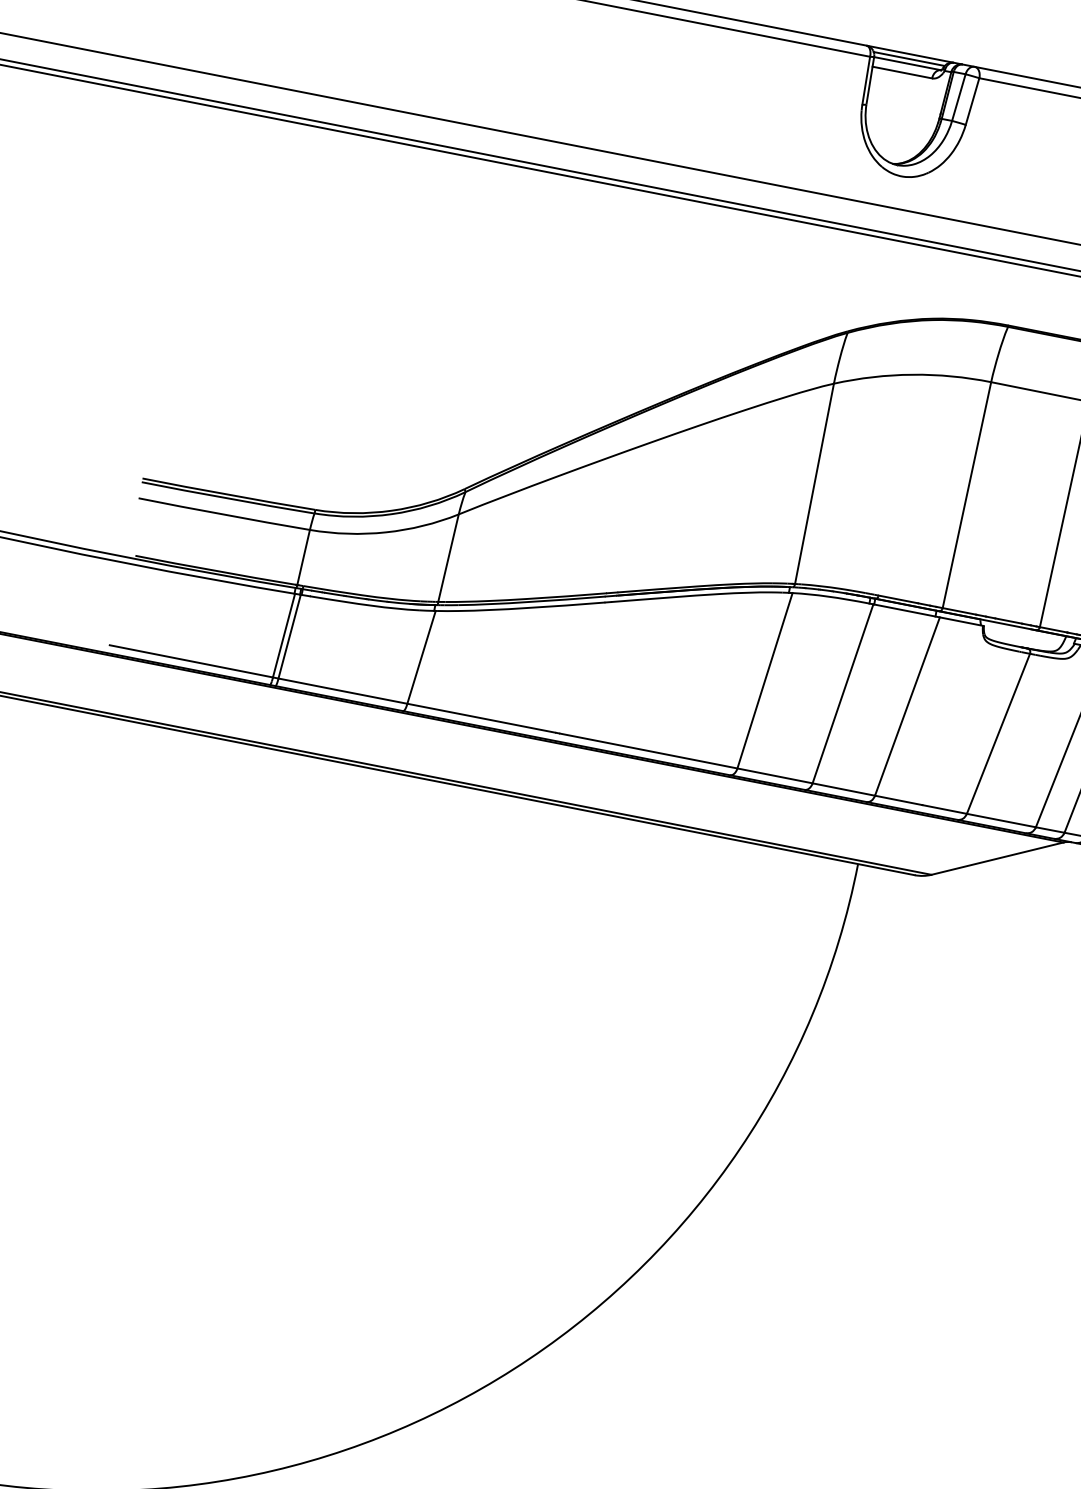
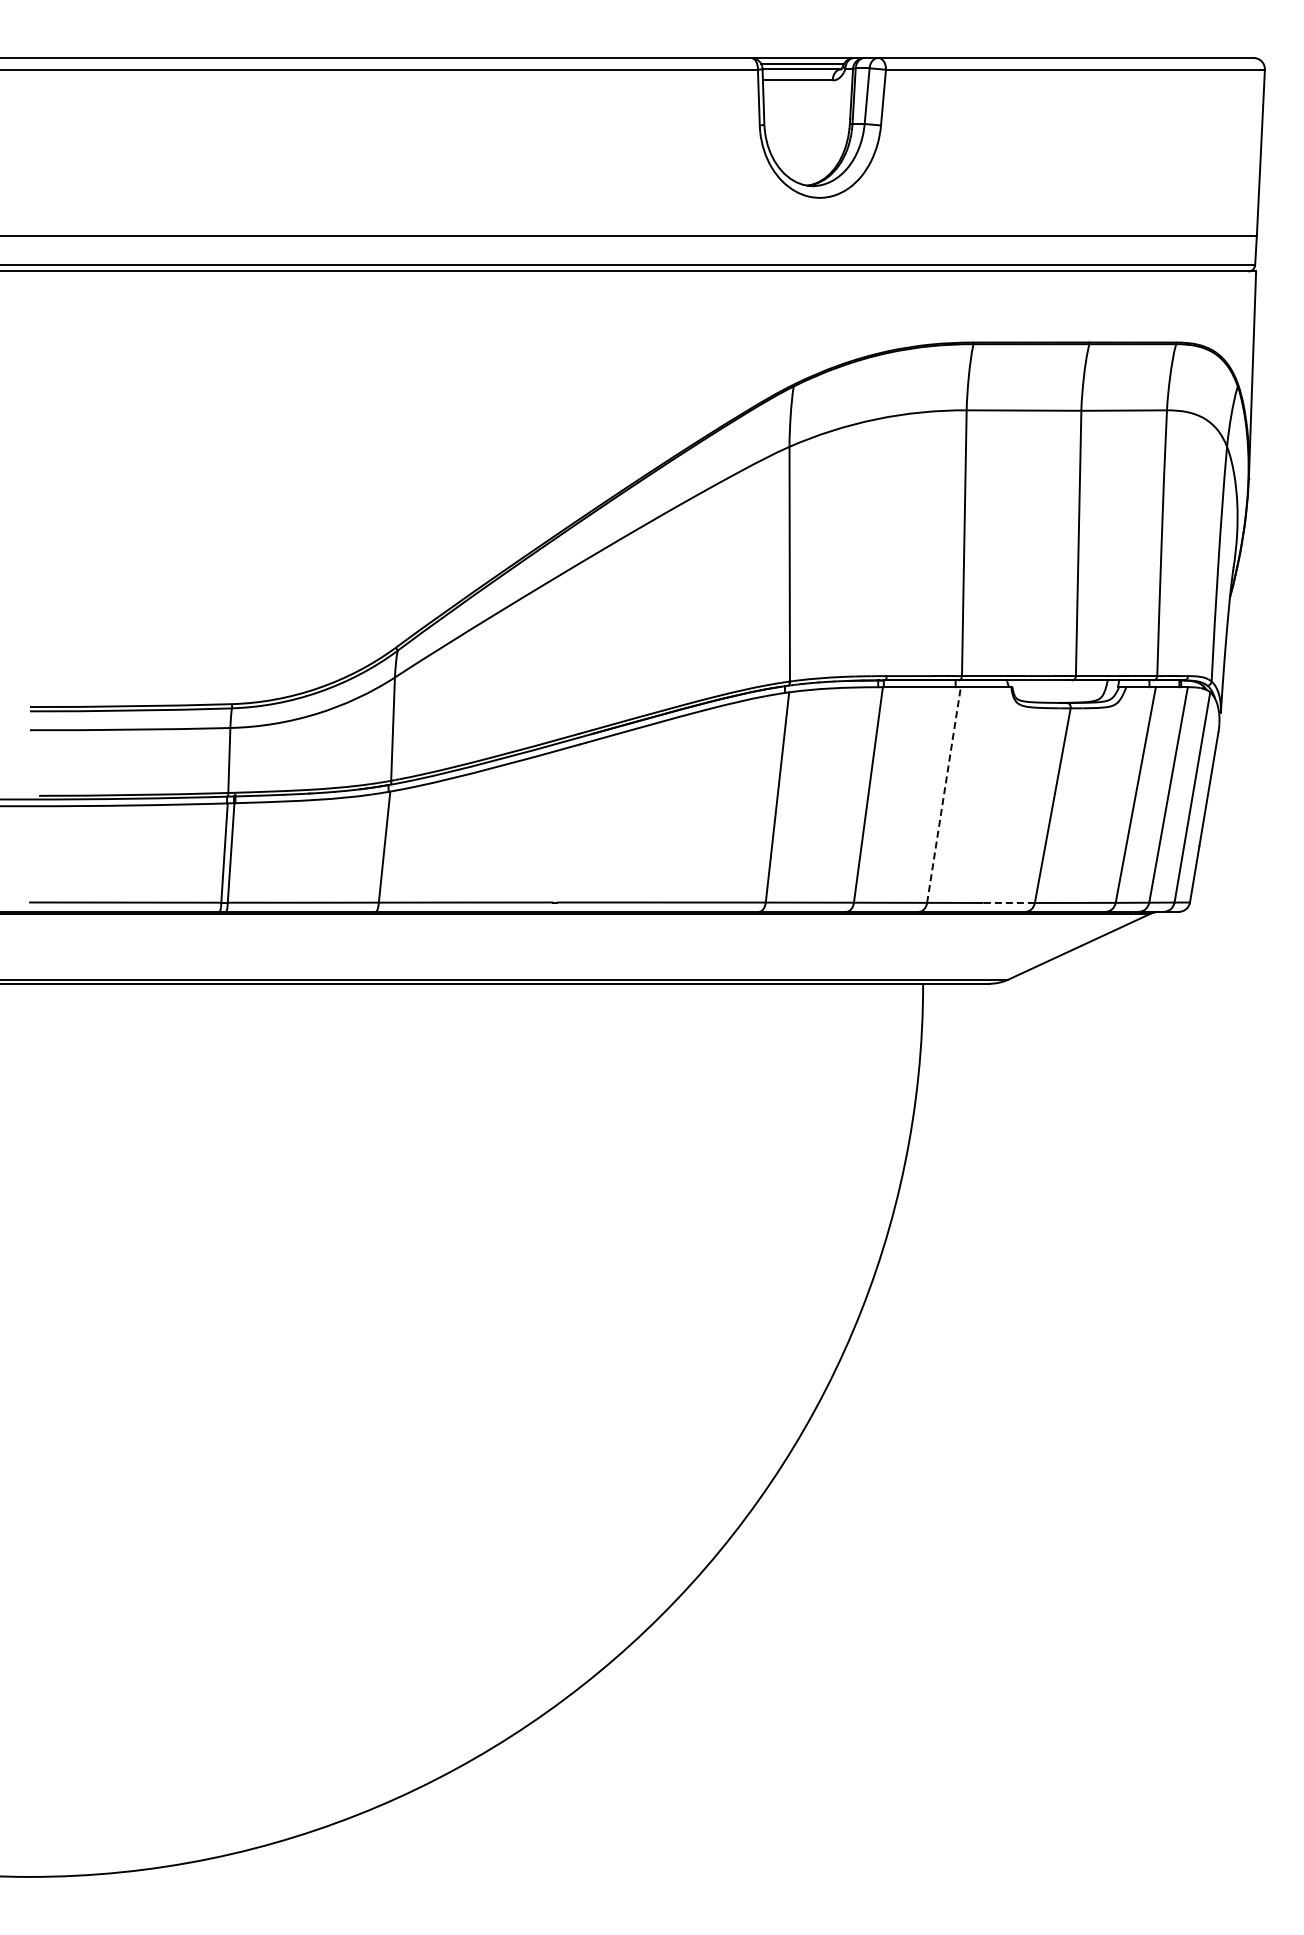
line: (907, 706) -> (944, 794), solid -> dashed
line: (944, 809) -> (1008, 902), solid -> dashed

